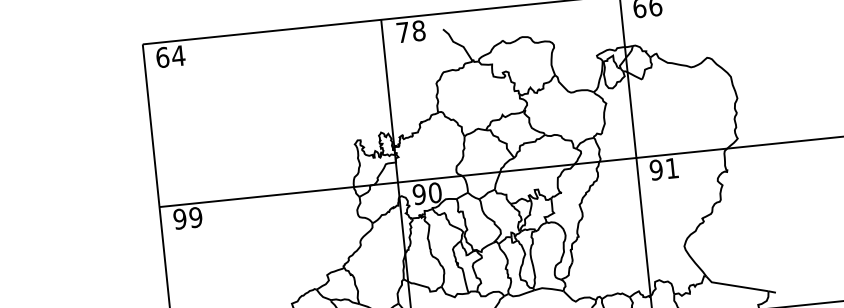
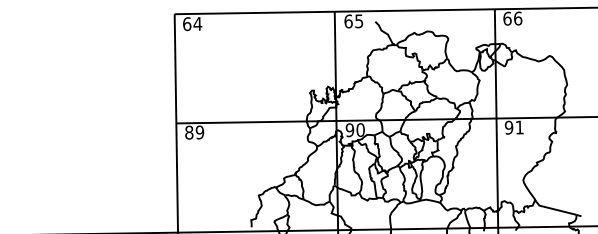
text: (410, 31) -> (353, 21), 78 -> 65
text: (180, 218) -> (189, 132), 99 -> 89

